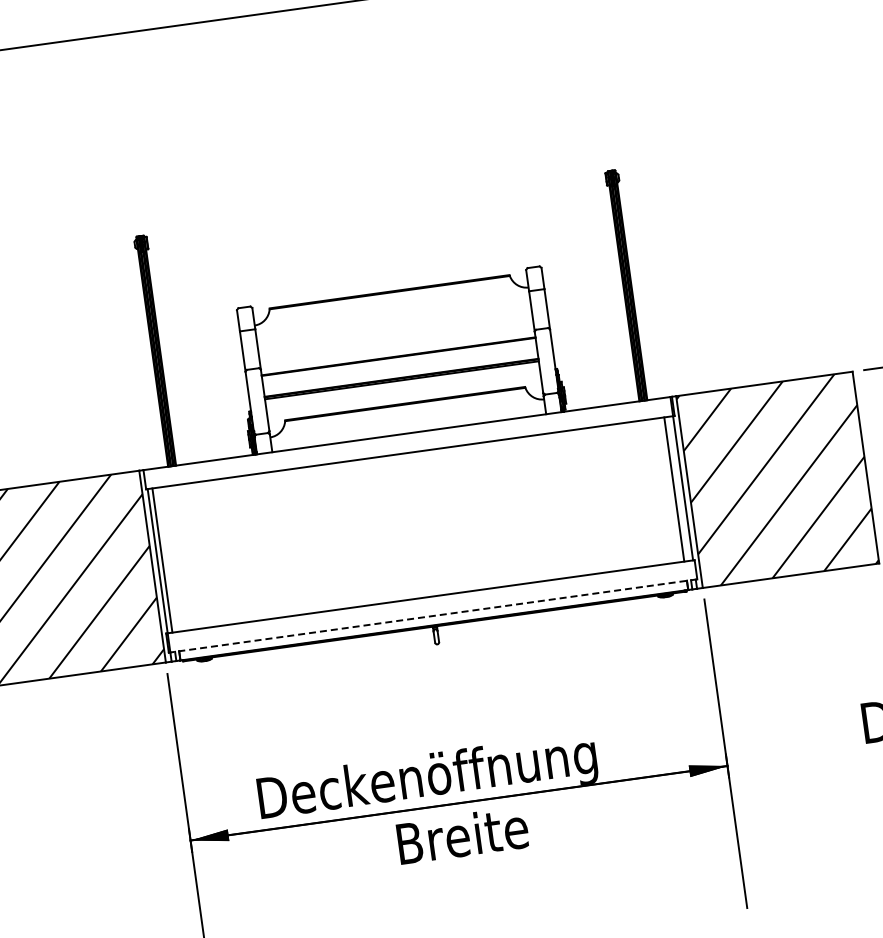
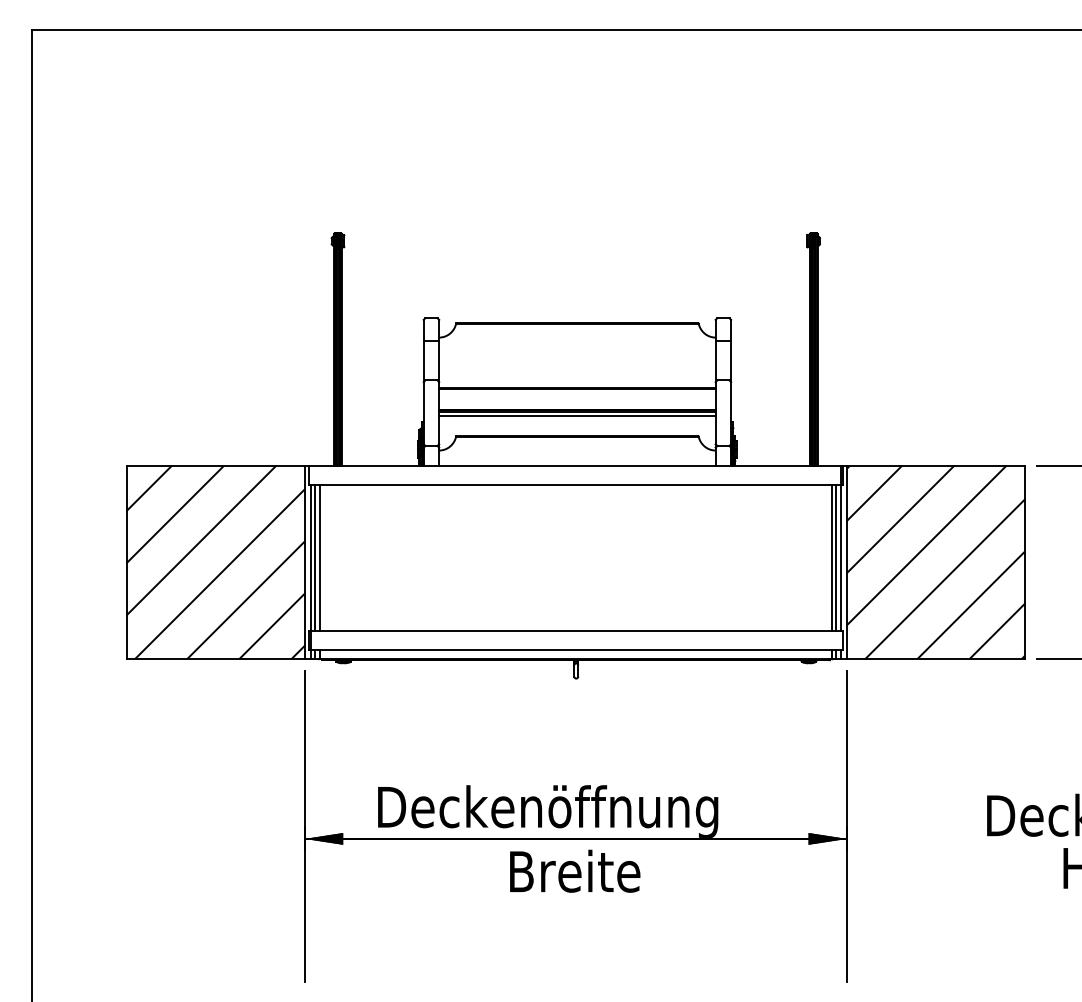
line: (402, 383) -> (577, 415), added
line: (678, 488) -> (836, 557), added
line: (166, 559) -> (319, 557), added
line: (433, 615) -> (576, 649), dashed -> solid

